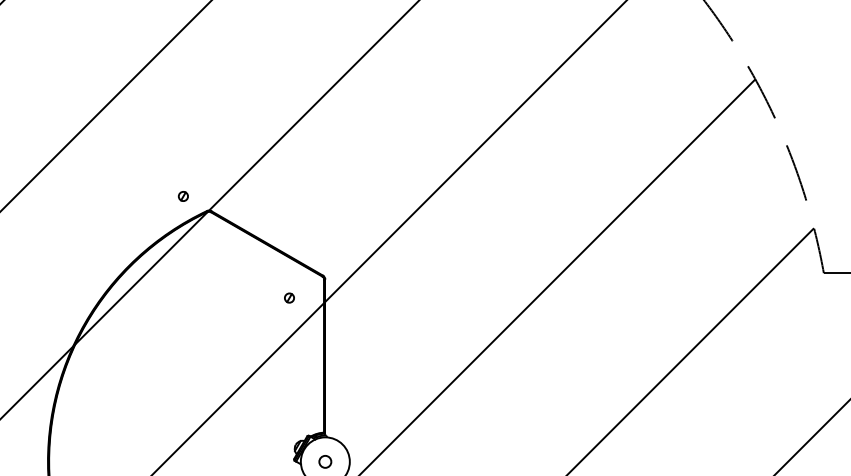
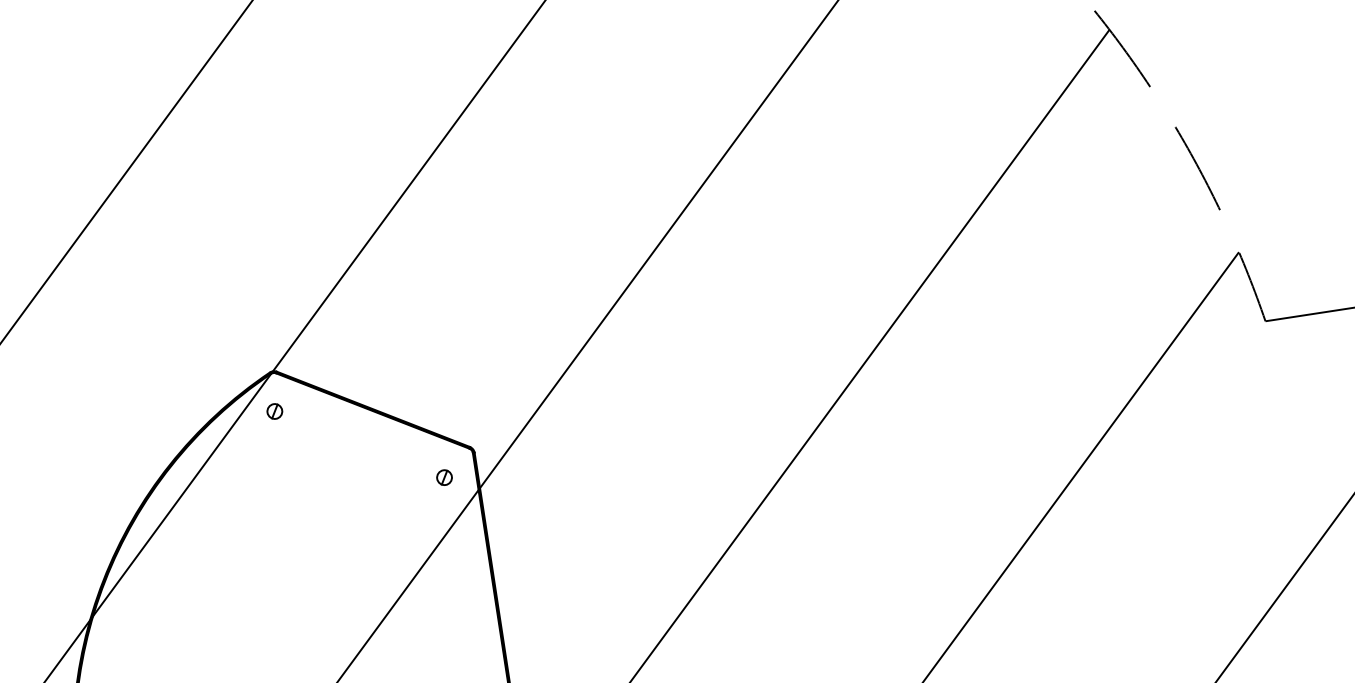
part: (182, 196) -> (273, 411), moved
part: (289, 297) -> (444, 476), moved

